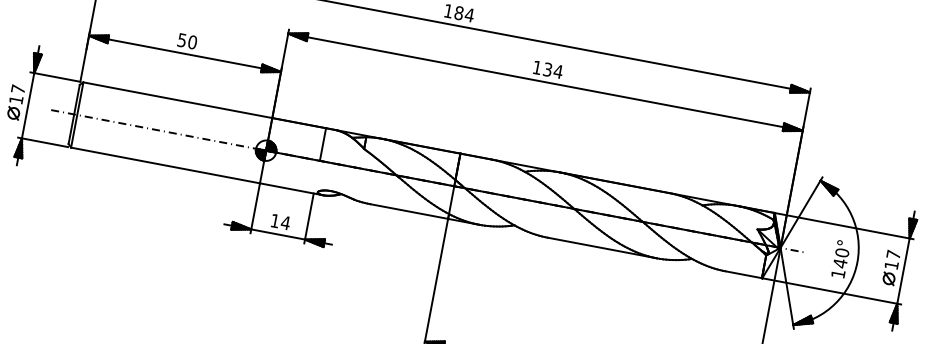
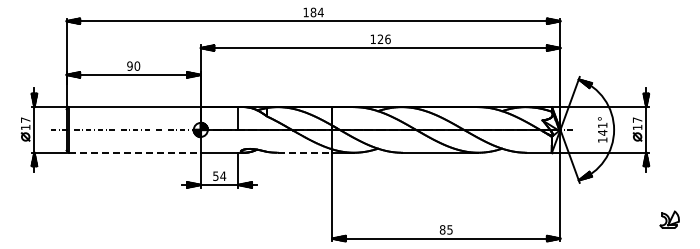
text: (181, 39) -> (129, 65), 50 -> 90
text: (551, 70) -> (383, 39), 134 -> 126
line: (166, 165) -> (135, 152), solid -> dashed
line: (409, 211) -> (305, 152), solid -> dashed
text: (274, 219) -> (215, 175), 14 -> 54
text: (841, 252) -> (602, 125), 140° -> 141°

